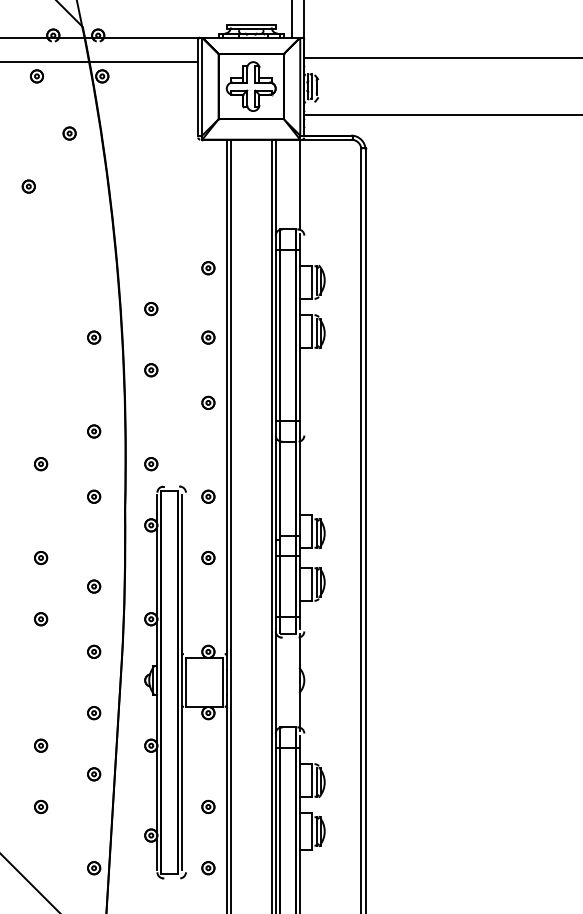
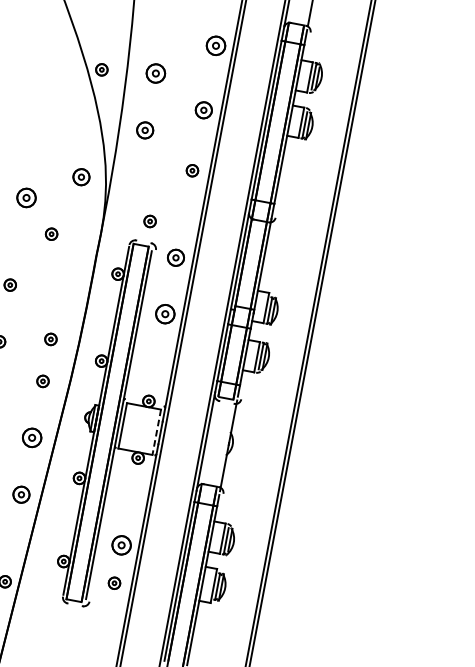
part: (208, 268) -> (216, 46), size x1.6
part: (151, 309) -> (156, 74), size x1.6
part: (94, 337) -> (102, 69), moved
part: (208, 337) -> (204, 110), size x1.4
part: (151, 370) -> (145, 130), size x1.4
part: (94, 431) -> (81, 177), size x1.4
part: (41, 464) -> (27, 198), size x1.6
part: (151, 464) -> (150, 221), moved
part: (94, 496) -> (52, 234), moved
part: (208, 496) -> (176, 257), size x1.4
part: (208, 558) -> (165, 314), size x1.6
part: (94, 586) -> (51, 339), moved
line: (222, 683) -> (156, 433), solid -> dashed
part: (94, 713) -> (32, 438), size x1.6
part: (94, 774) -> (21, 495), size x1.4
part: (208, 806) -> (121, 544), size x1.6
part: (208, 868) -> (114, 583), moved

